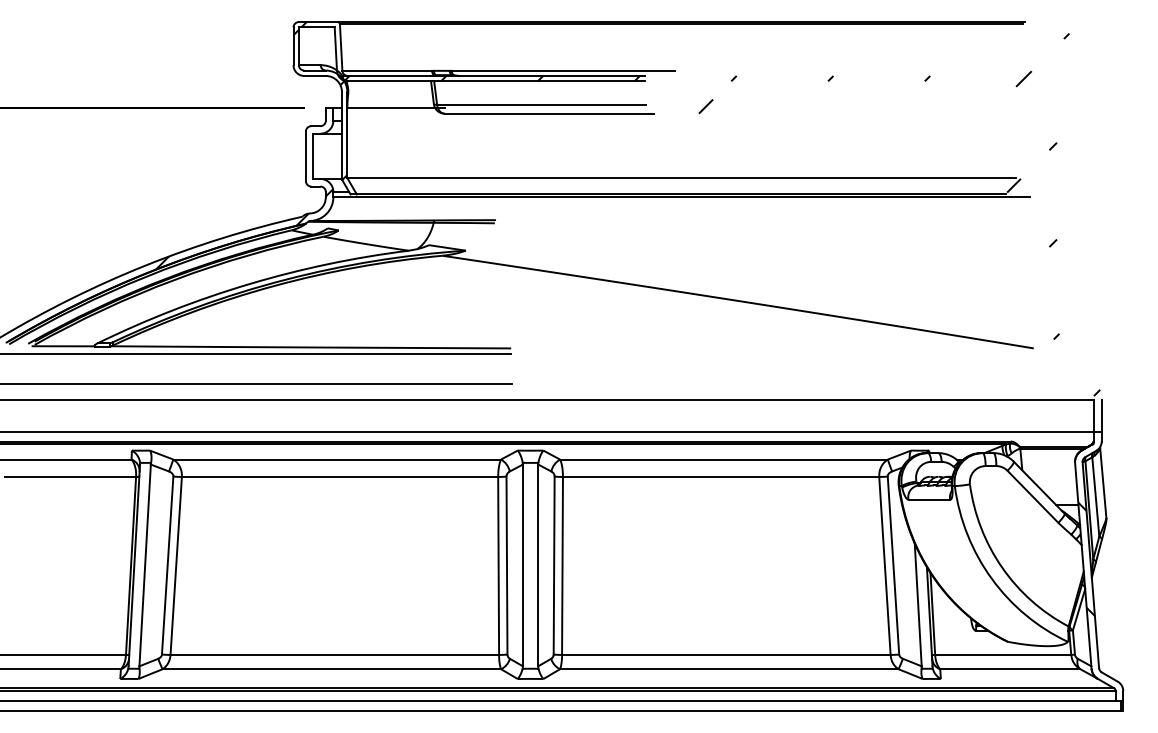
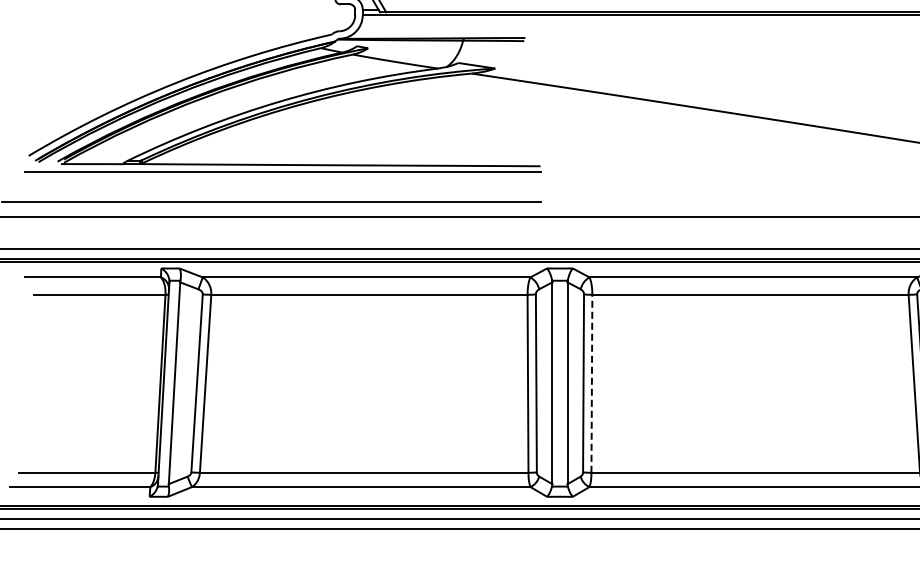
hatch: (233, 240) -> (262, 58), removed
line: (562, 565) -> (591, 383), solid -> dashed

